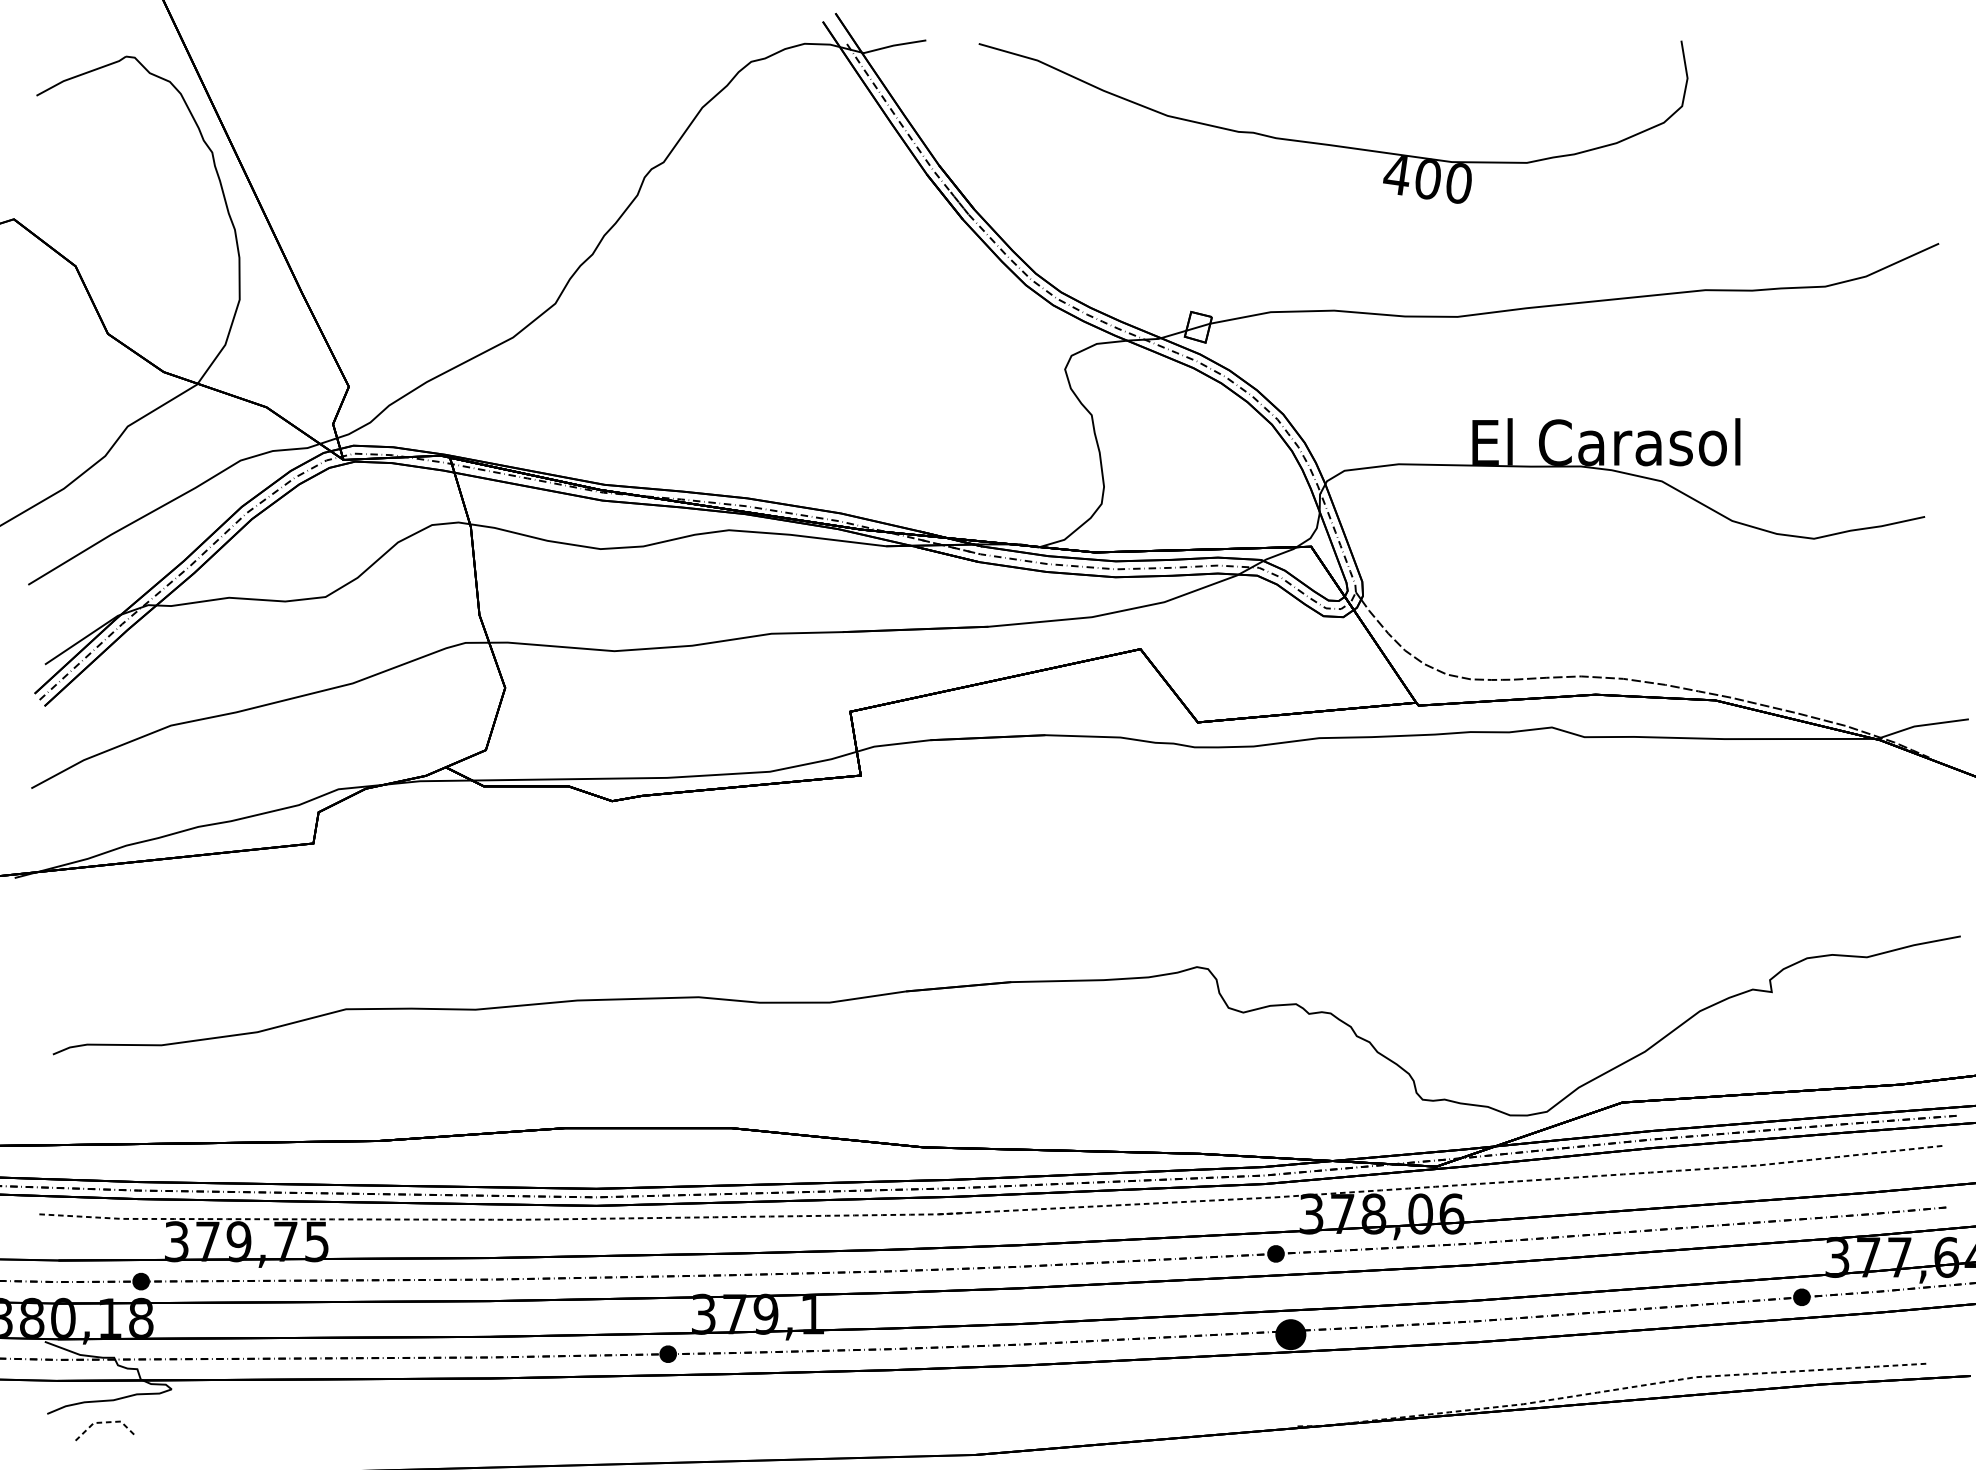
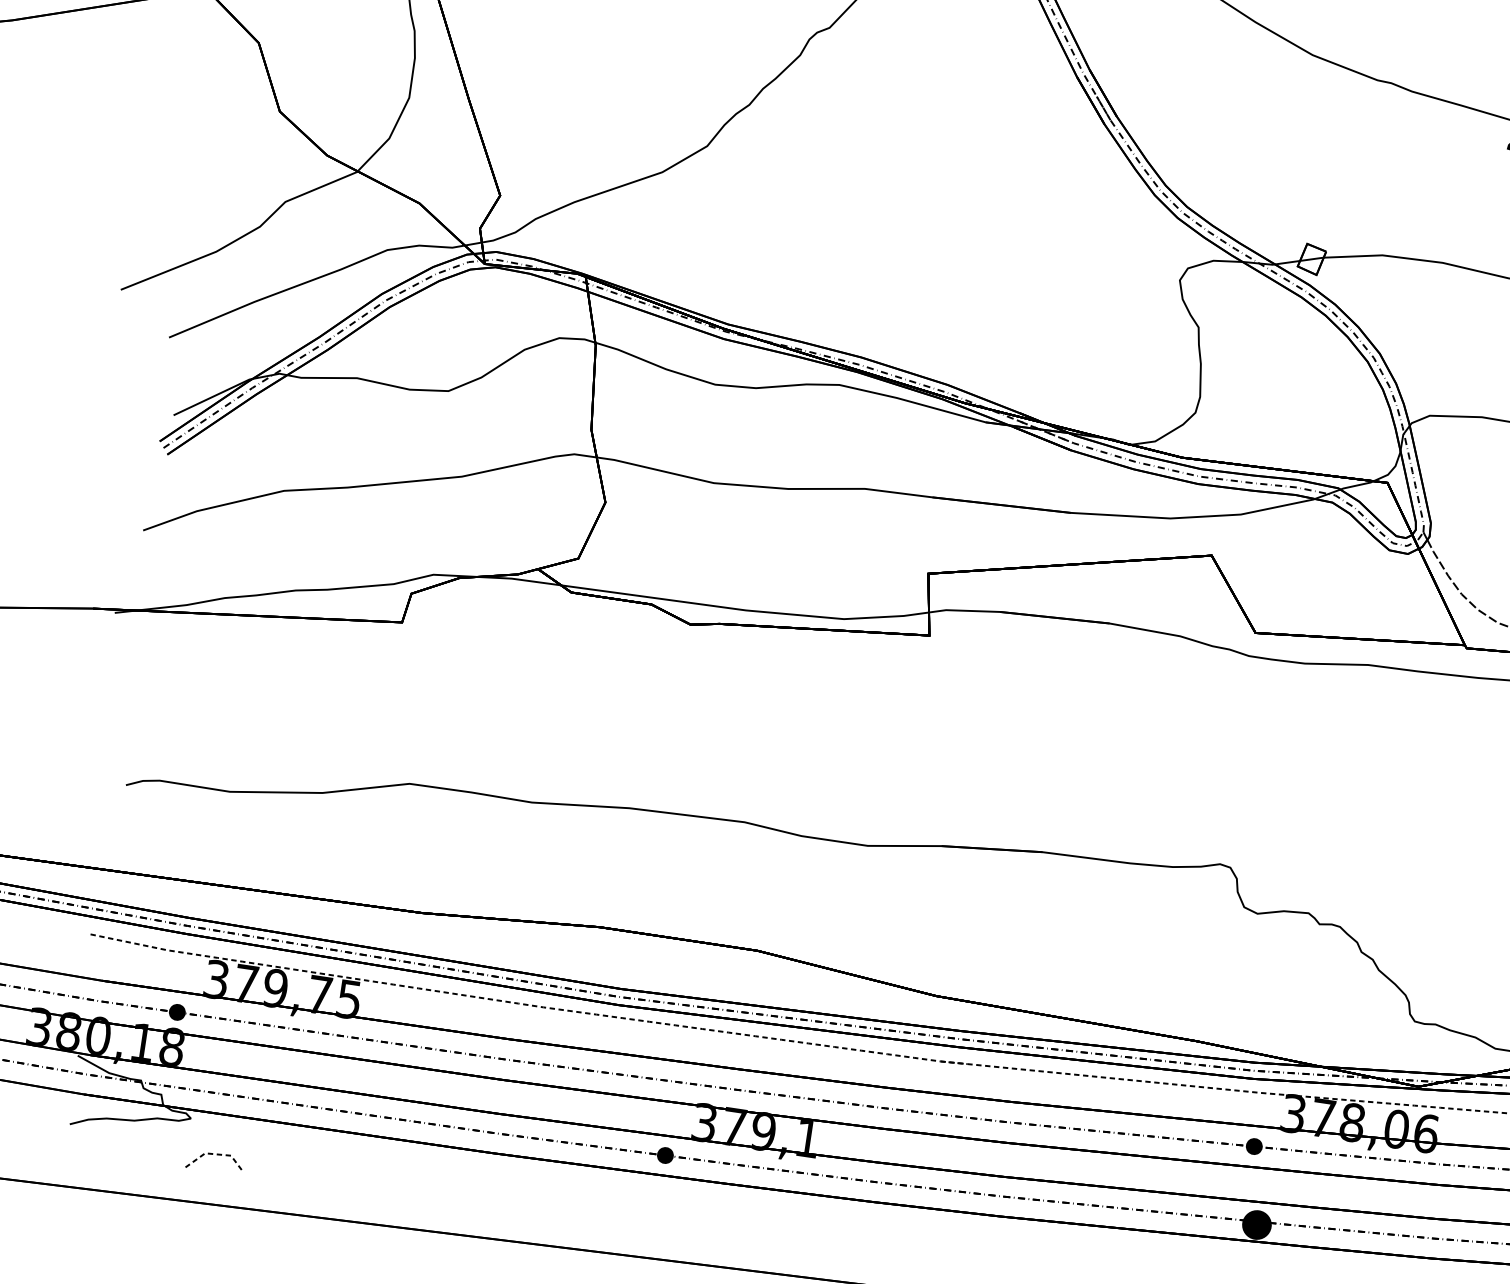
line: (106, 1423) -> (217, 1155), moved

